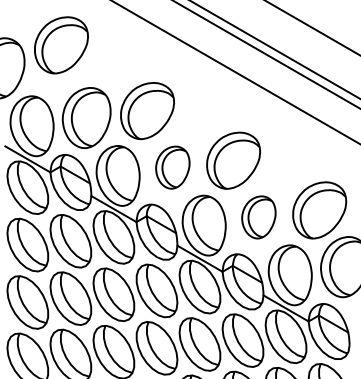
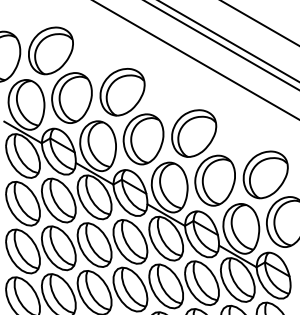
part: (61, 45) -> (51, 51), moved
part: (172, 167) -> (143, 139), size x1.43
part: (258, 217) -> (214, 180), size x1.43

